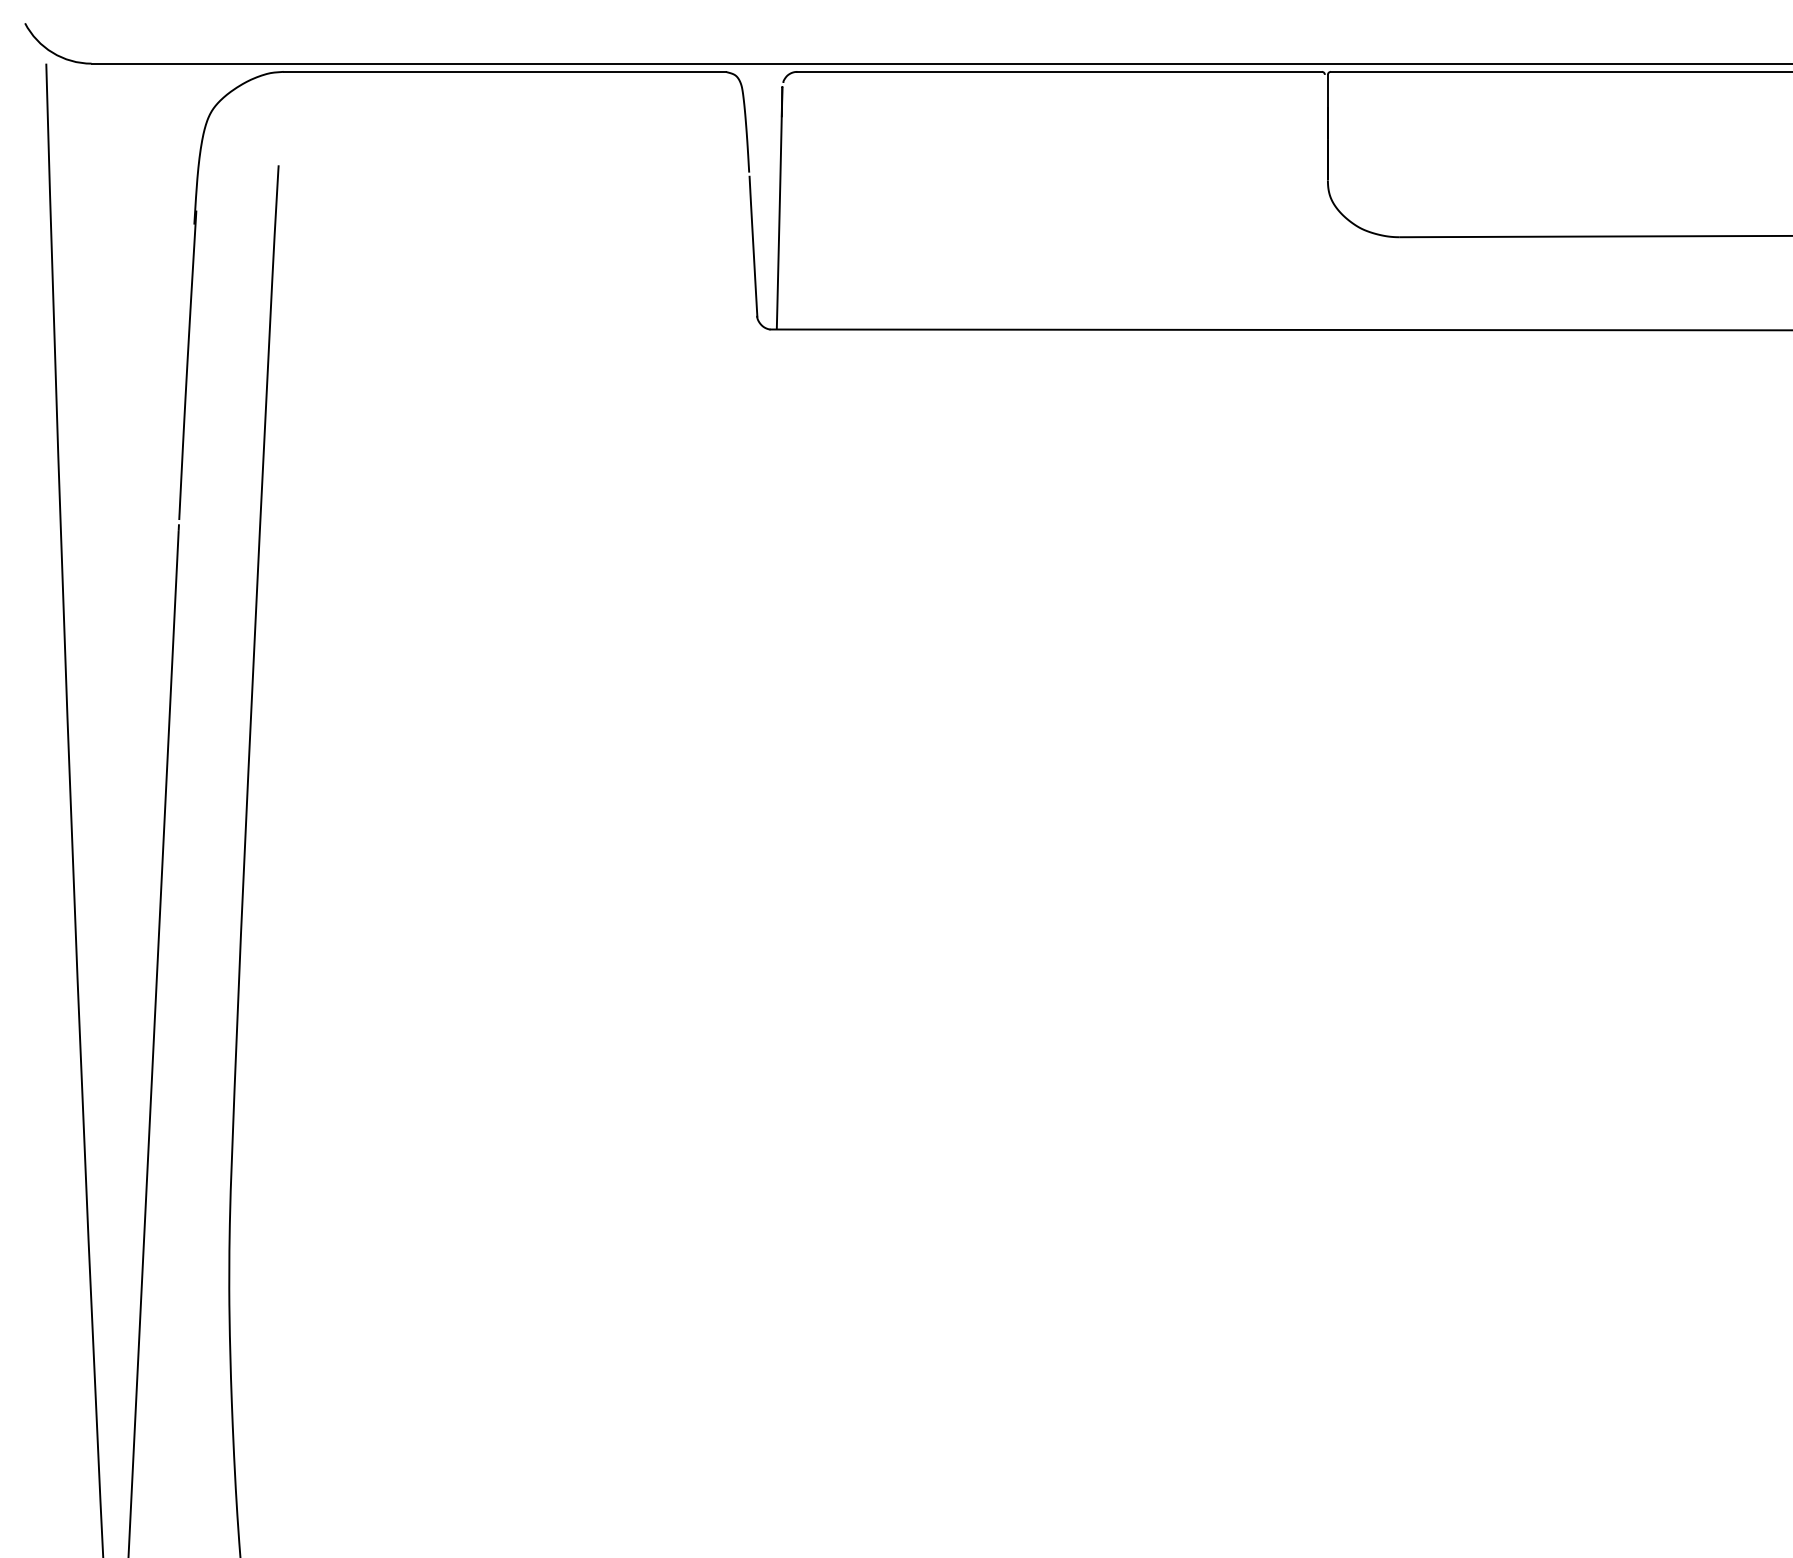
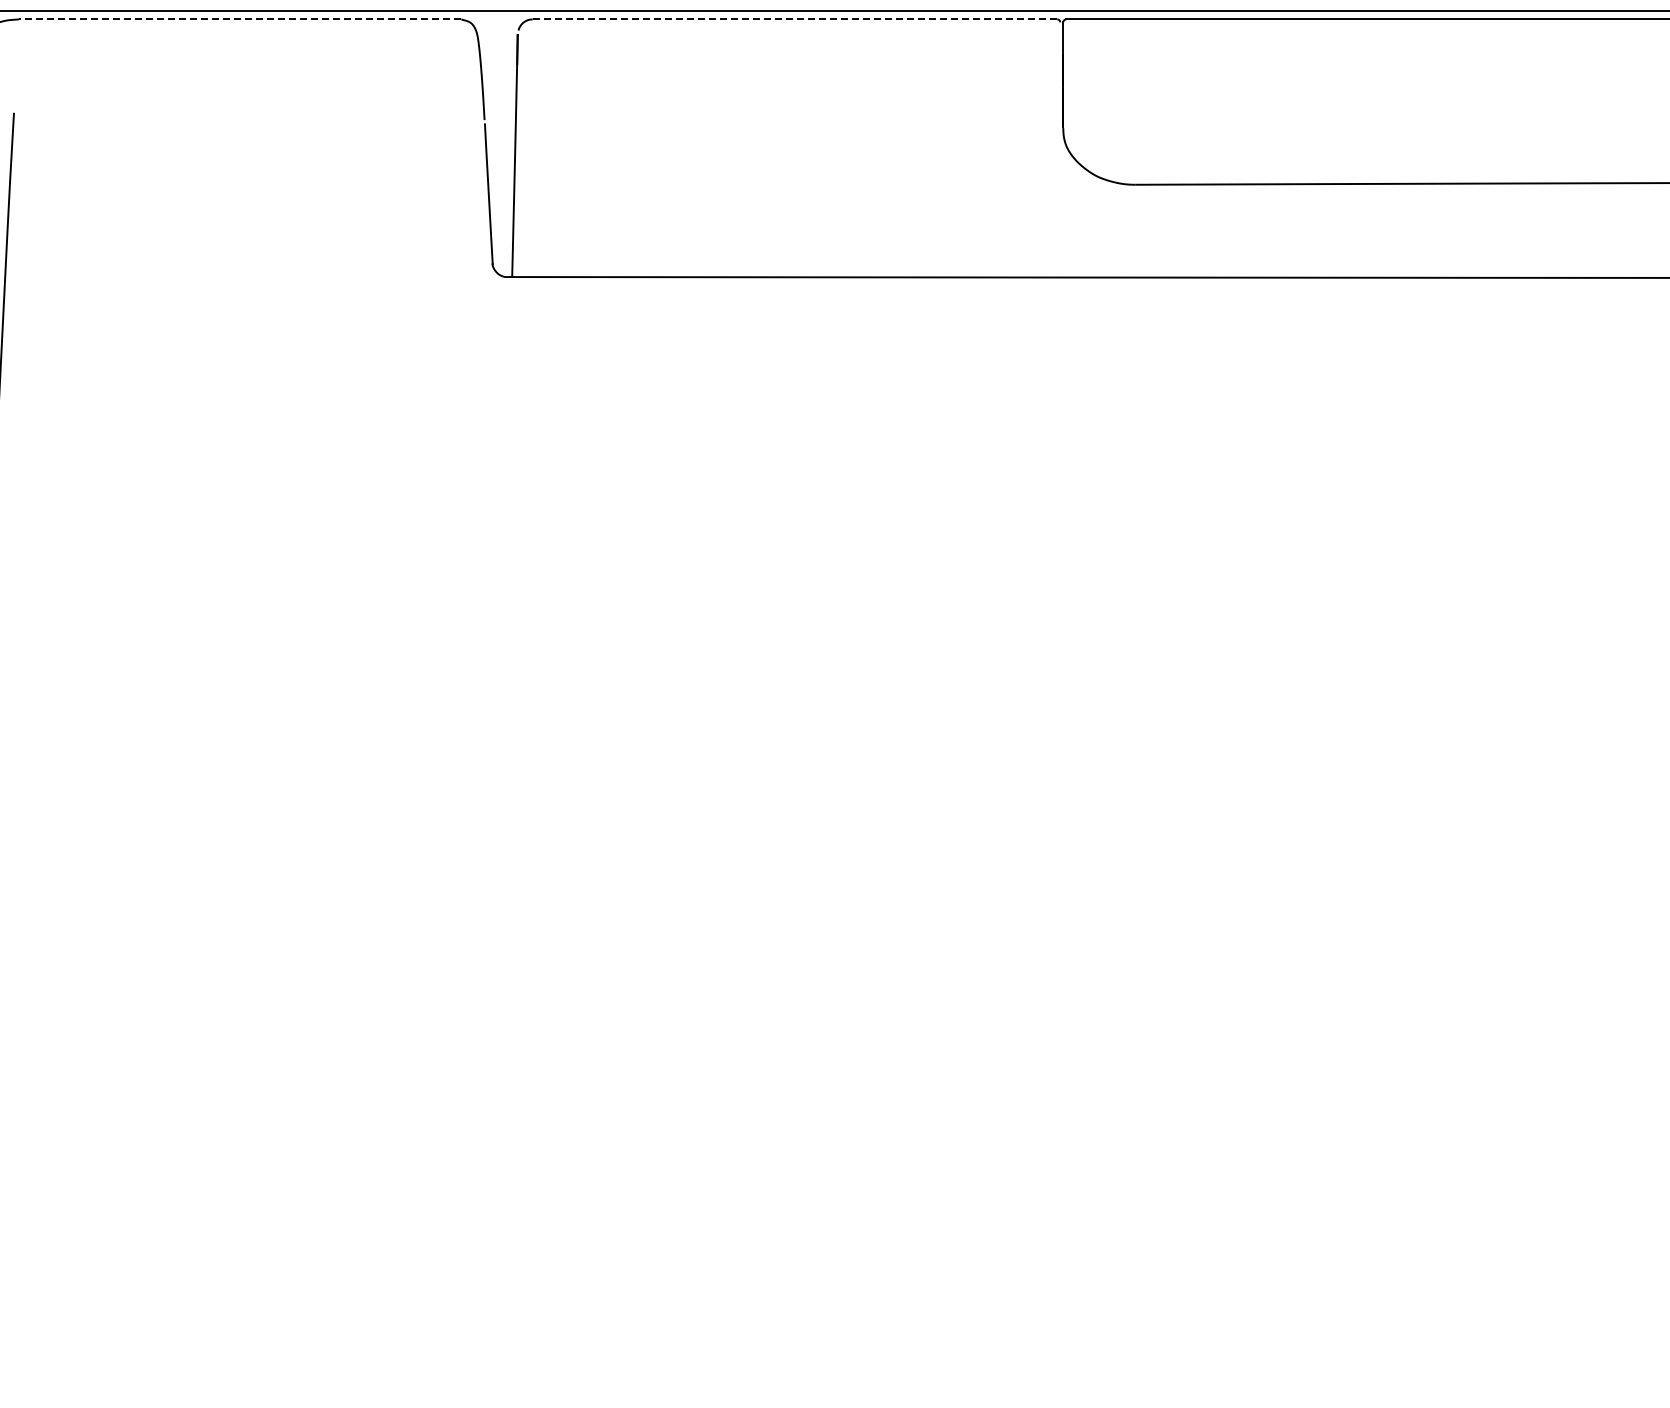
line: (504, 71) -> (239, 19), solid -> dashed
line: (1059, 71) -> (794, 19), solid -> dashed

